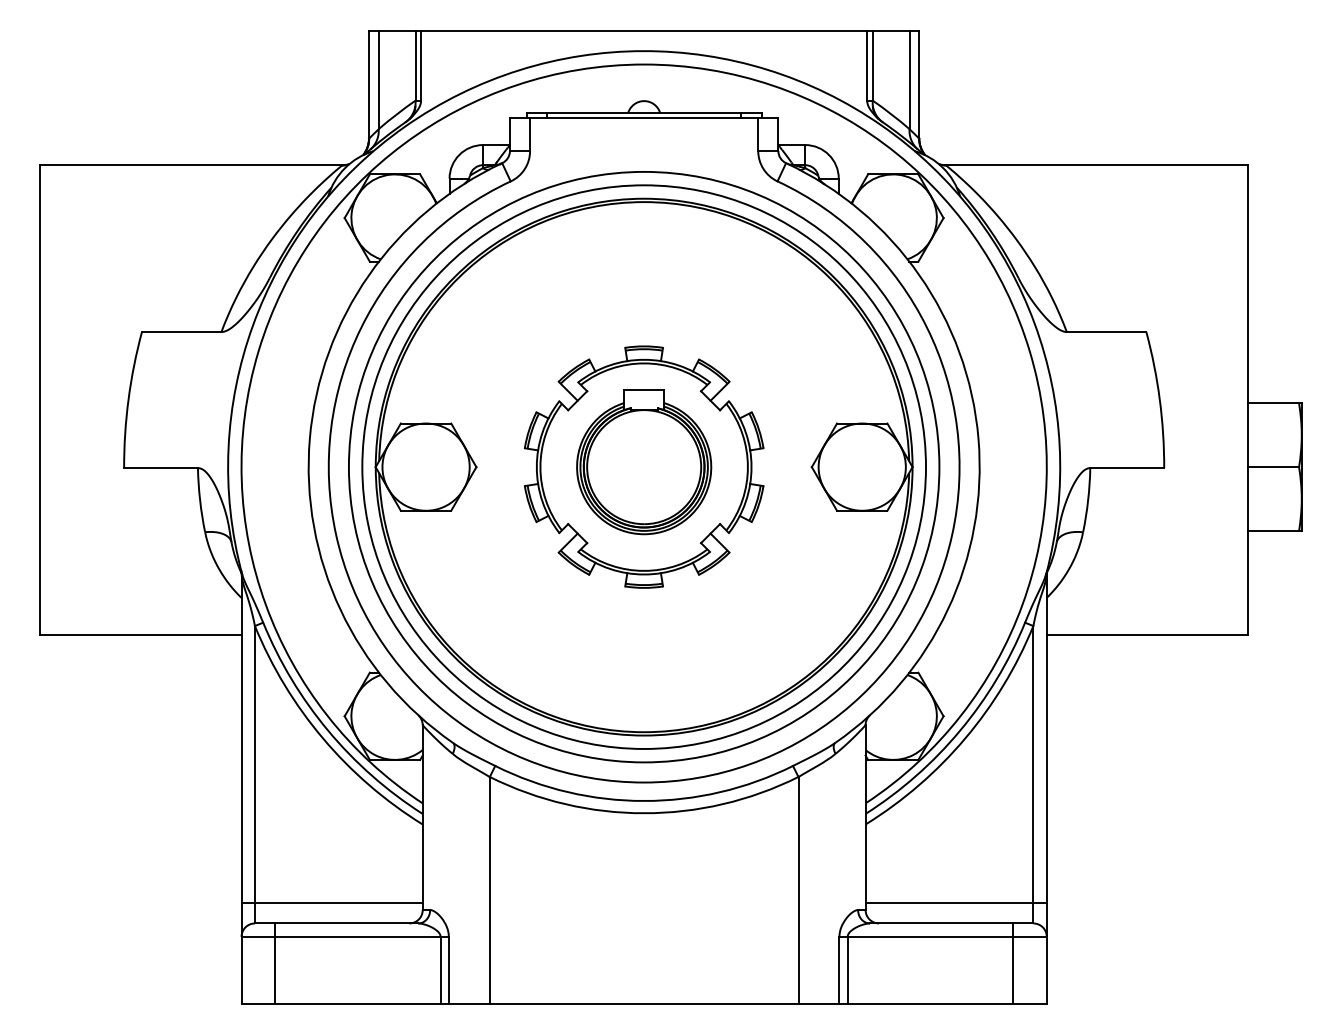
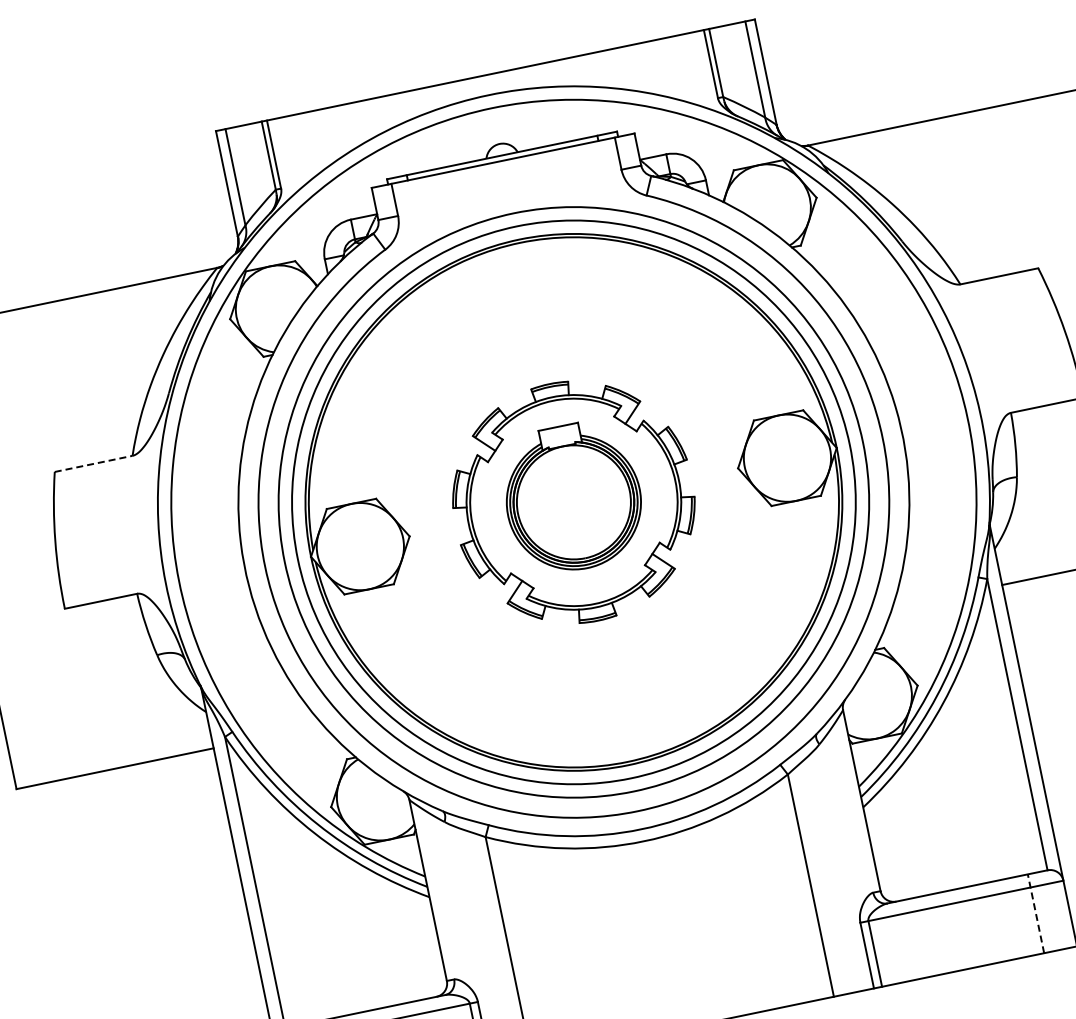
line: (181, 332) -> (93, 464), solid -> dashed
line: (331, 903) -> (356, 993), removed
line: (955, 903) -> (967, 866), removed
line: (1013, 963) -> (1036, 913), solid -> dashed

